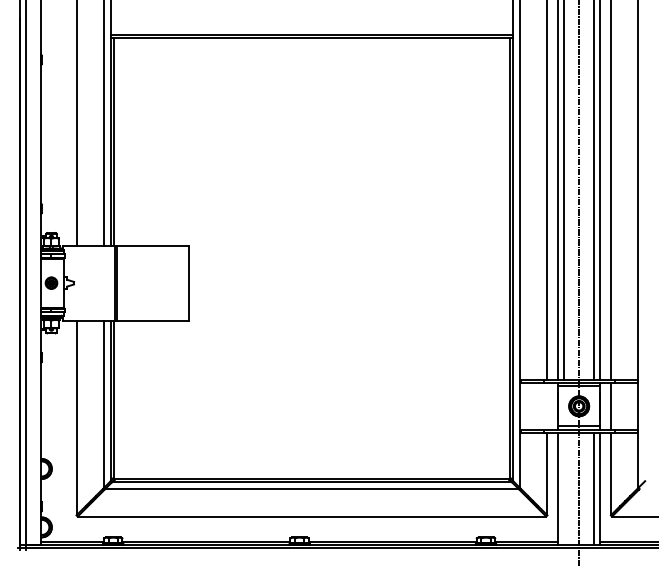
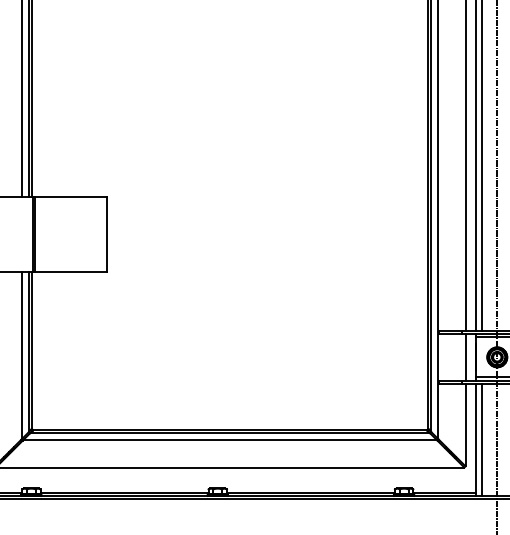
line: (547, 405) -> (465, 356), added
line: (564, 488) -> (482, 439), added

